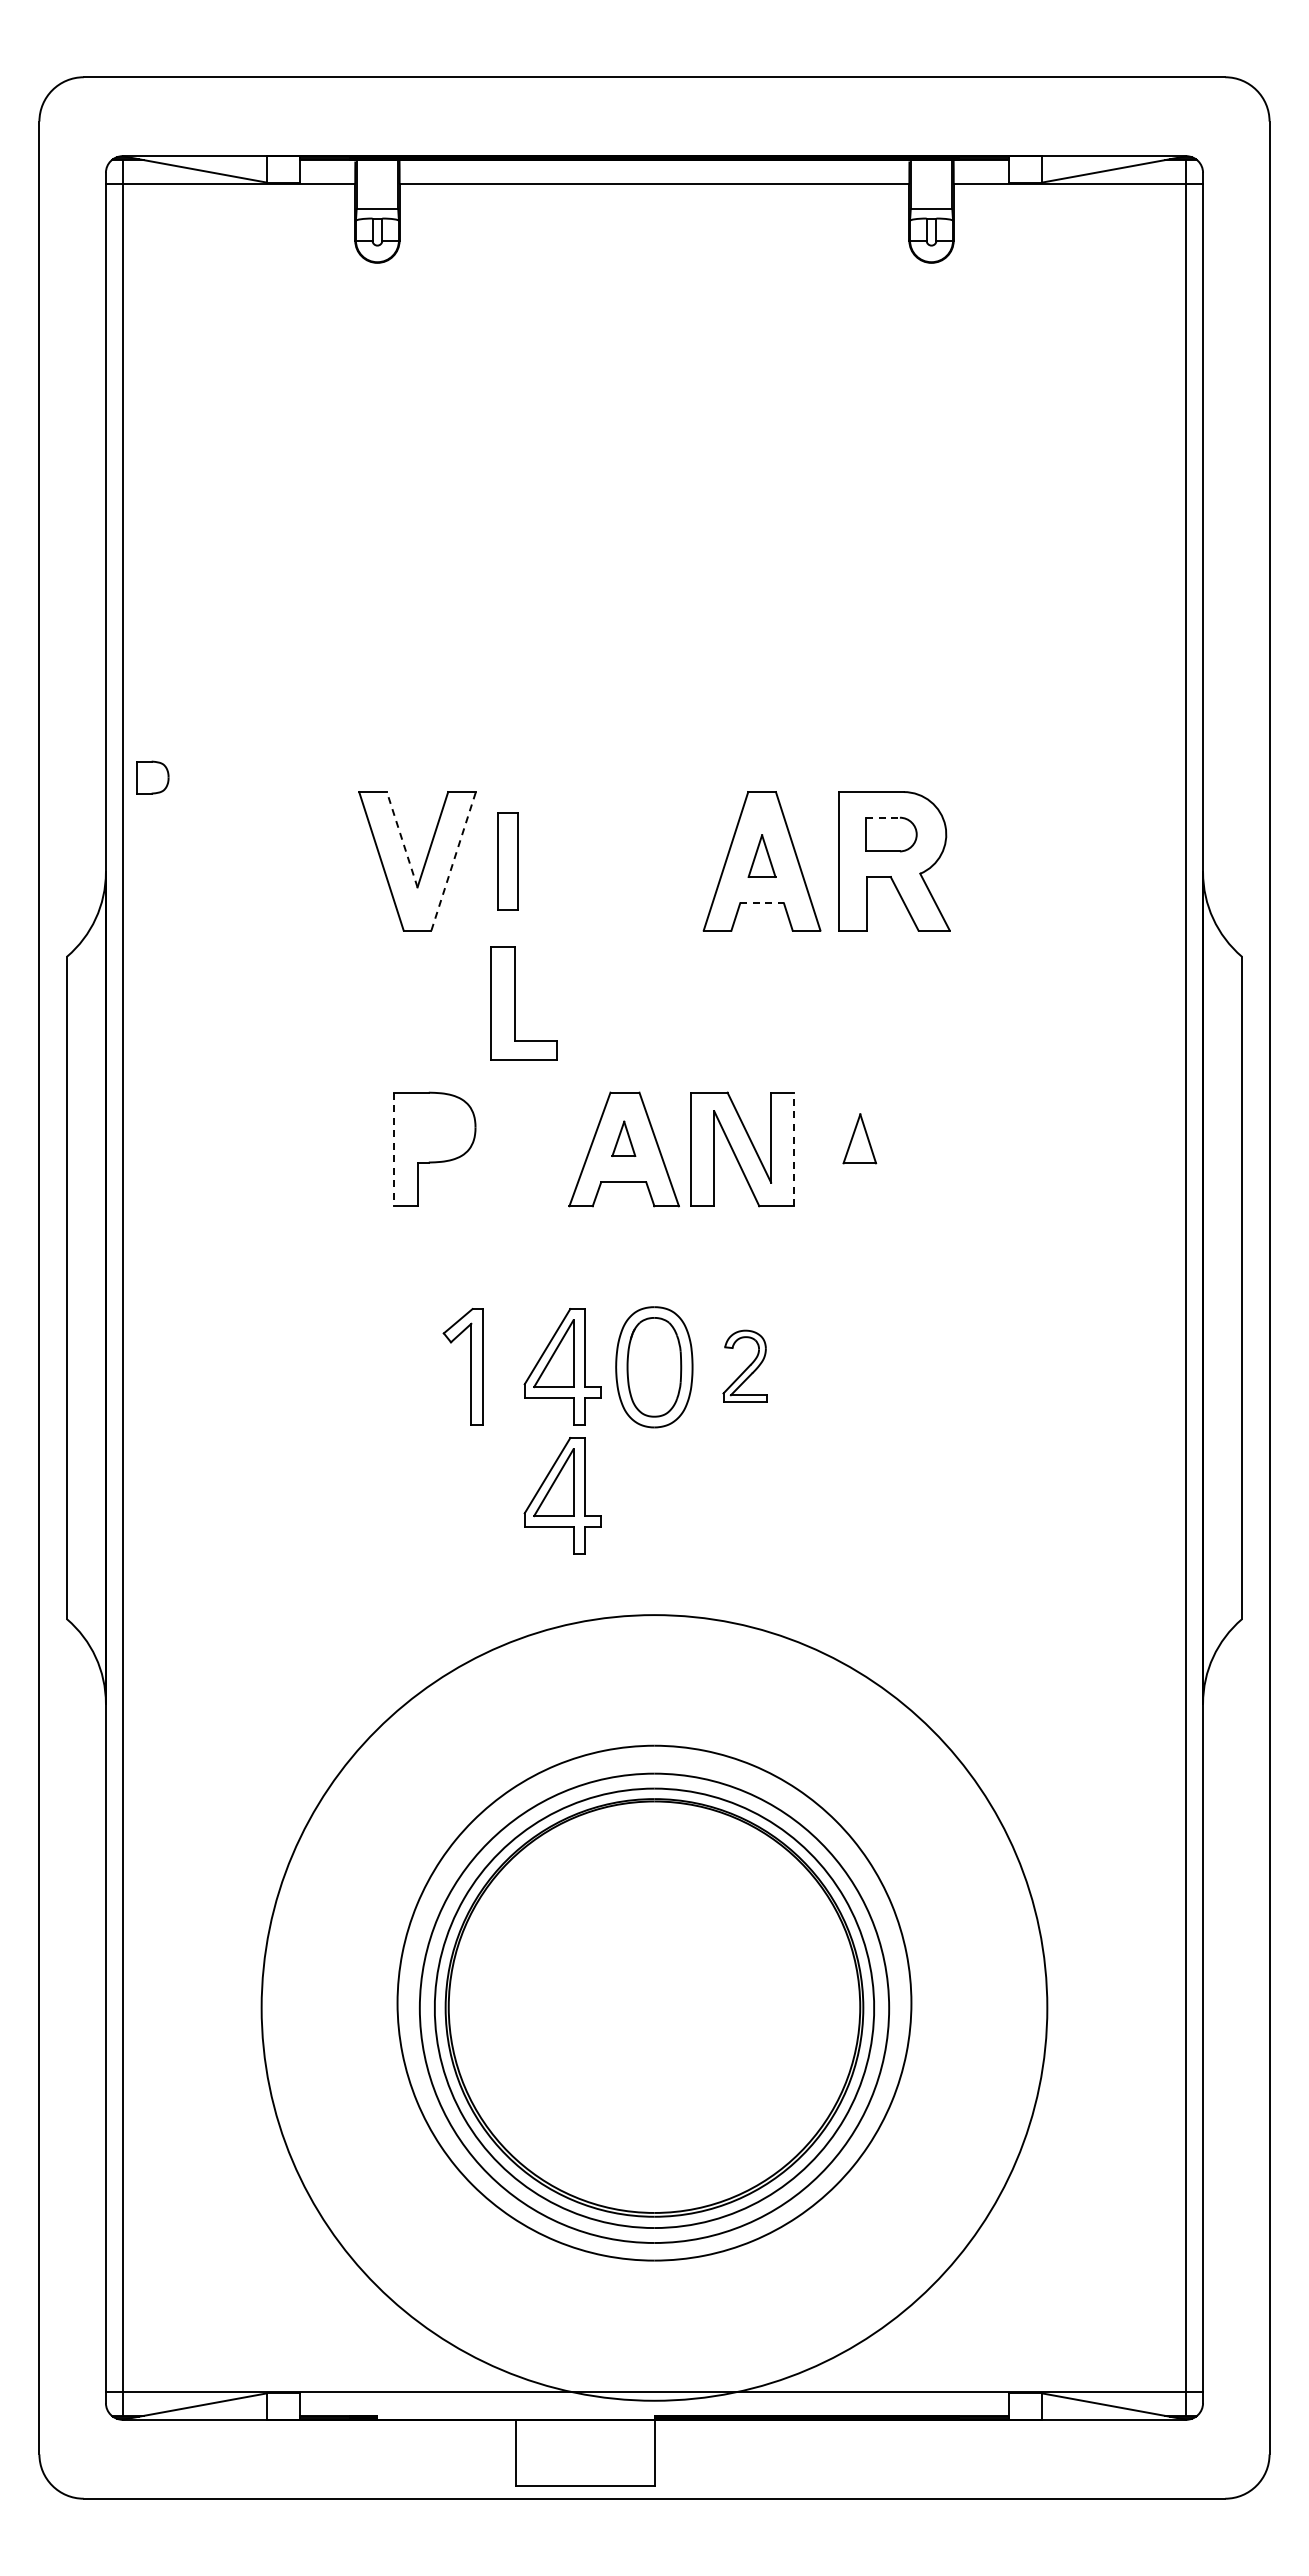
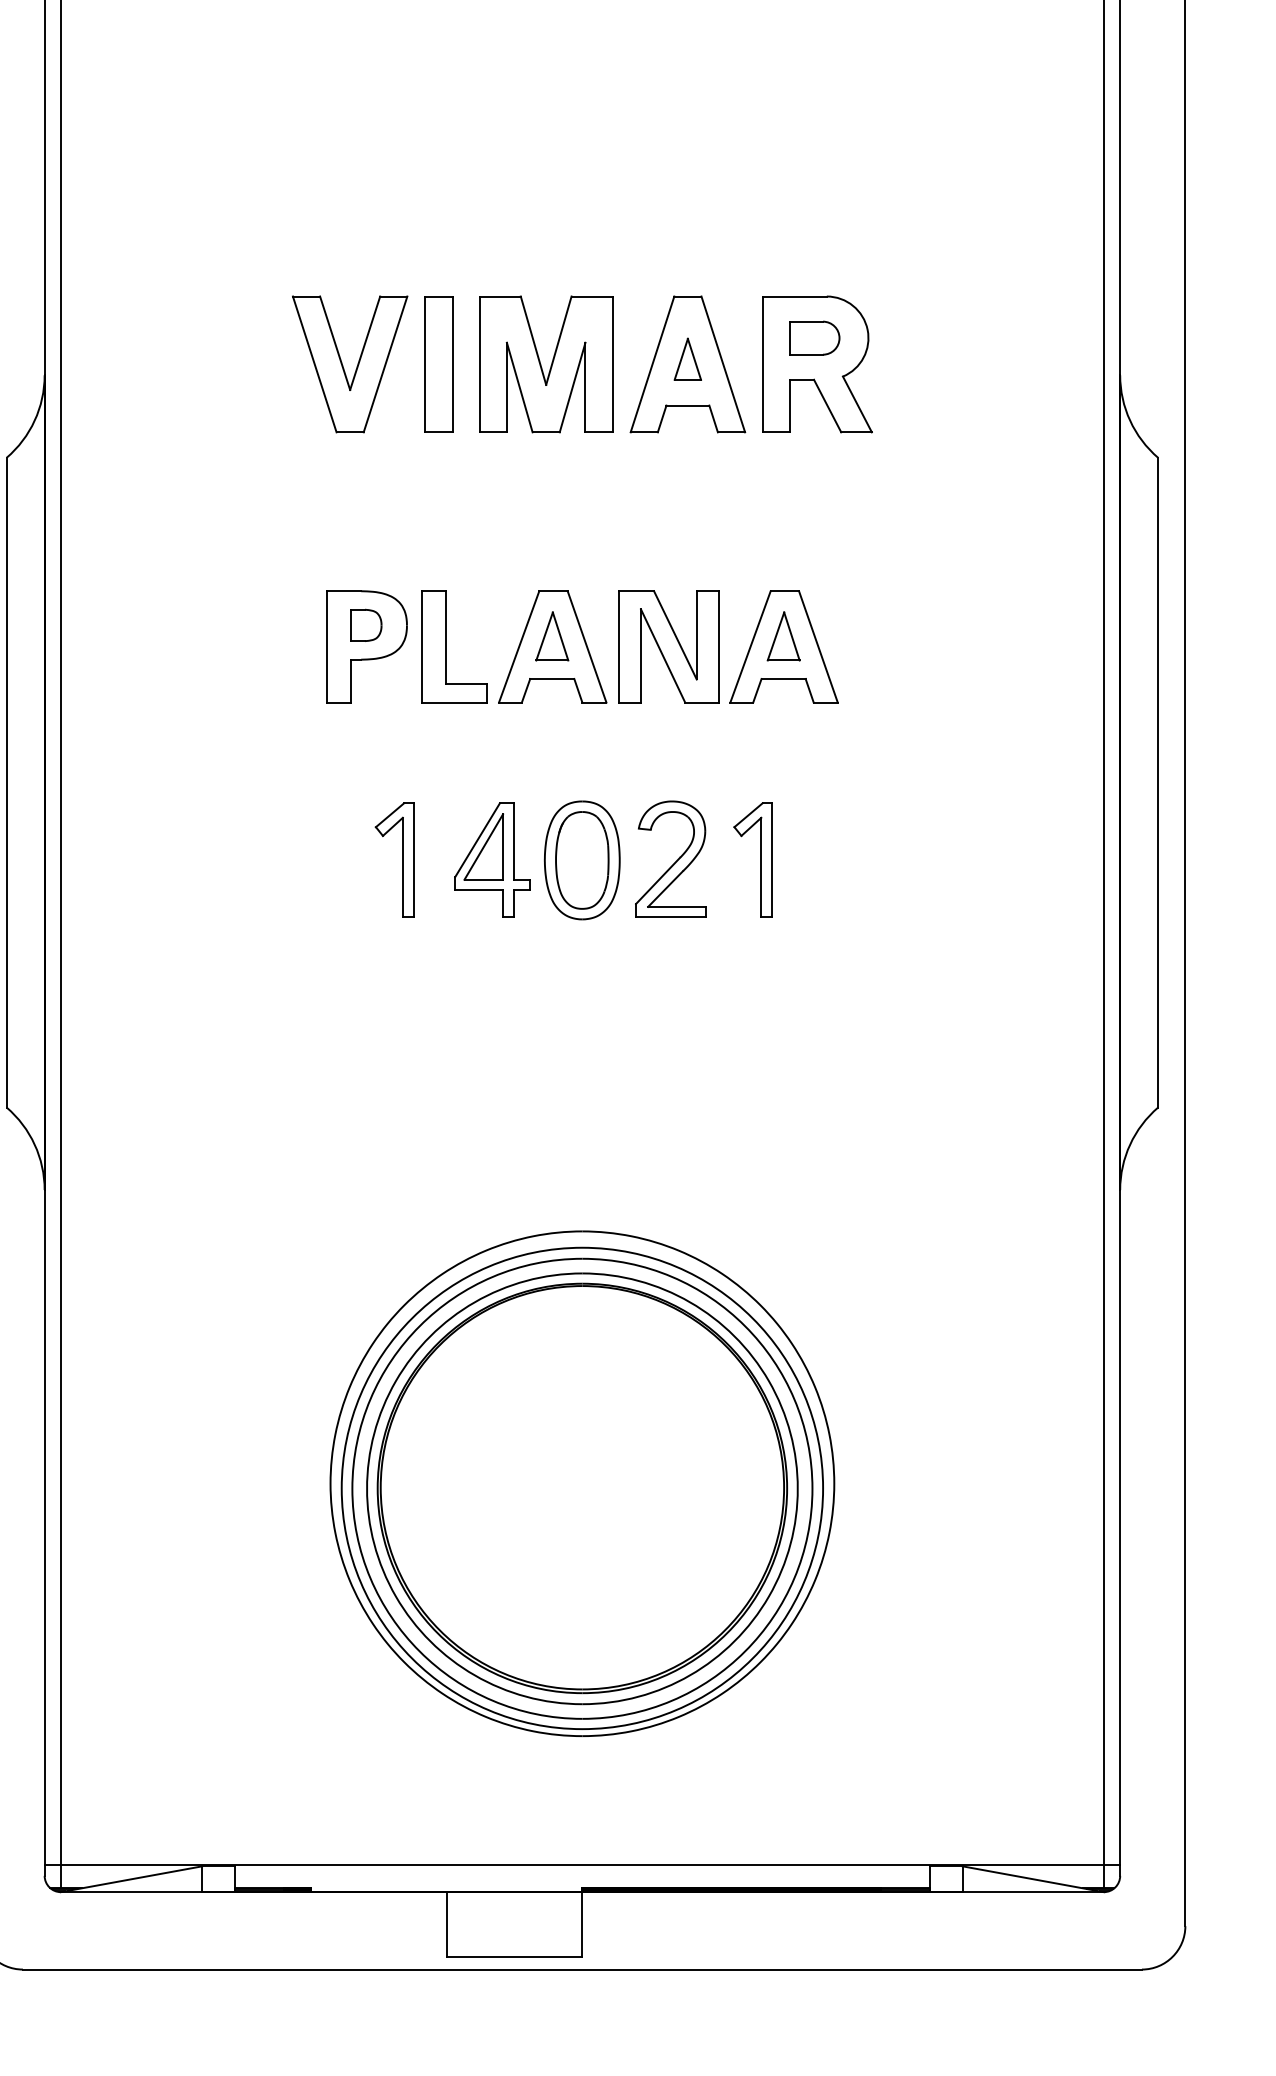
part: (152, 777) -> (365, 625), moved
line: (883, 817) -> (806, 321), dashed -> solid
line: (402, 839) -> (335, 343), dashed -> solid
line: (453, 861) -> (385, 364), dashed -> solid
part: (507, 861) -> (438, 364), size x1.43
part: (617, 861) -> (546, 364), added
line: (762, 903) -> (688, 405), dashed -> solid
part: (515, 1003) -> (446, 646), moved
part: (623, 1138) -> (552, 636), size x1.43
line: (394, 1149) -> (327, 646), dashed -> solid
line: (793, 1149) -> (718, 646), dashed -> solid
part: (859, 1149) -> (783, 646), added
part: (744, 1365) -> (670, 858), size x1.67
part: (836, 1366) -> (760, 859), added
part: (562, 1495) -> (492, 986), removed
circle: (654, 2007) -> (582, 1488), size x0.62

